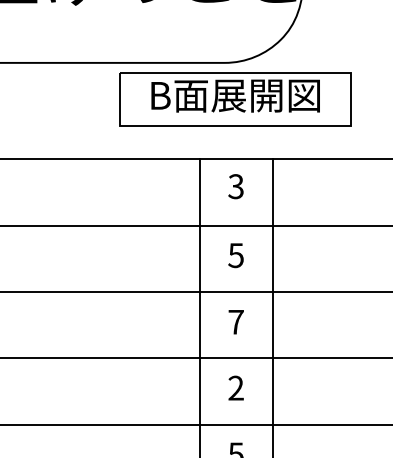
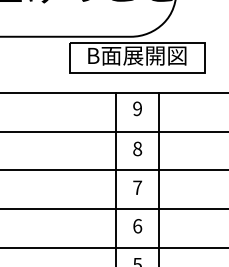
text: (235, 186) -> (137, 108), 3 -> 9
text: (235, 254) -> (137, 148), 5 -> 8
text: (235, 388) -> (137, 226), 2 -> 6

